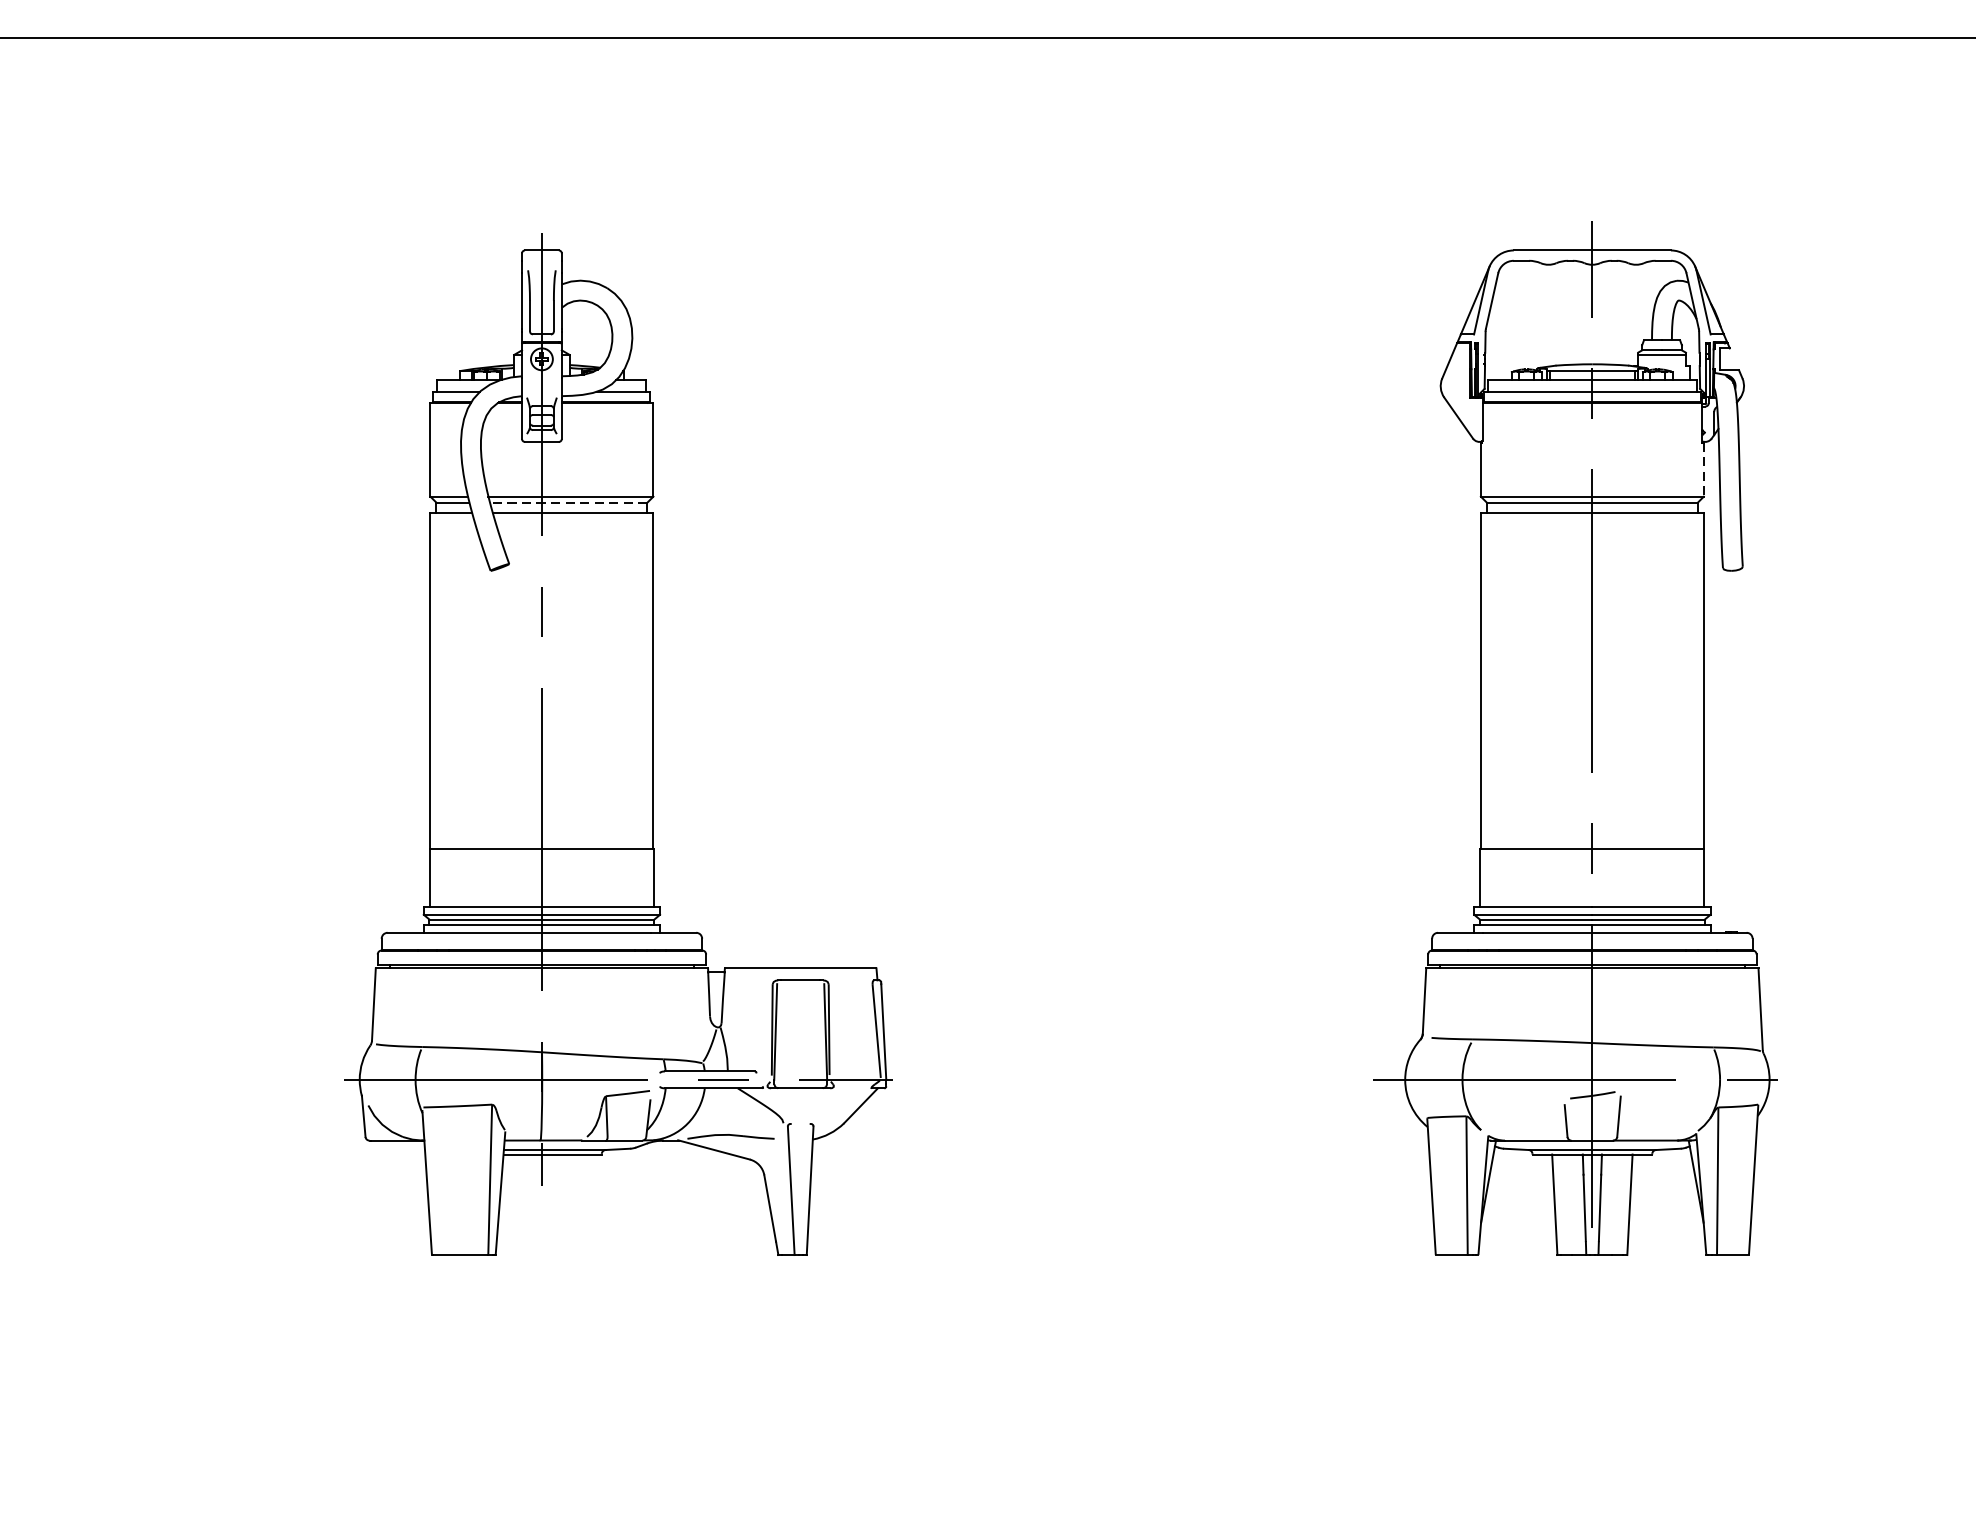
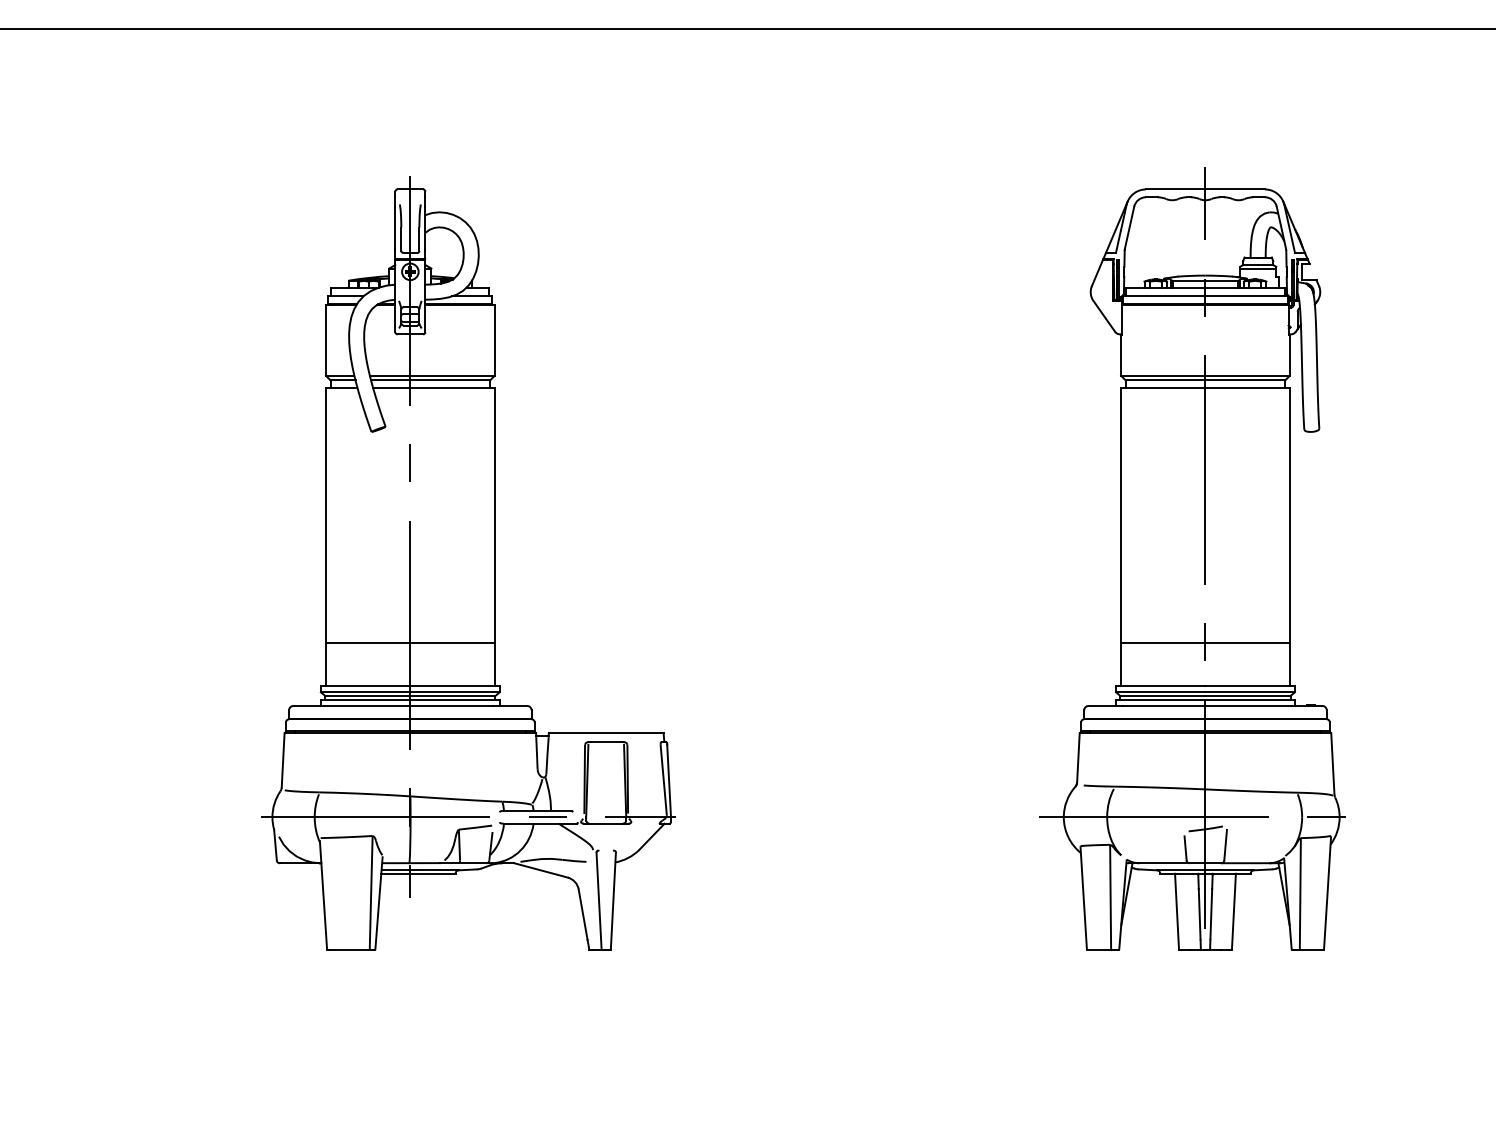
line: (1703, 469) -> (1289, 355), dashed -> solid
line: (568, 502) -> (430, 380), dashed -> solid

